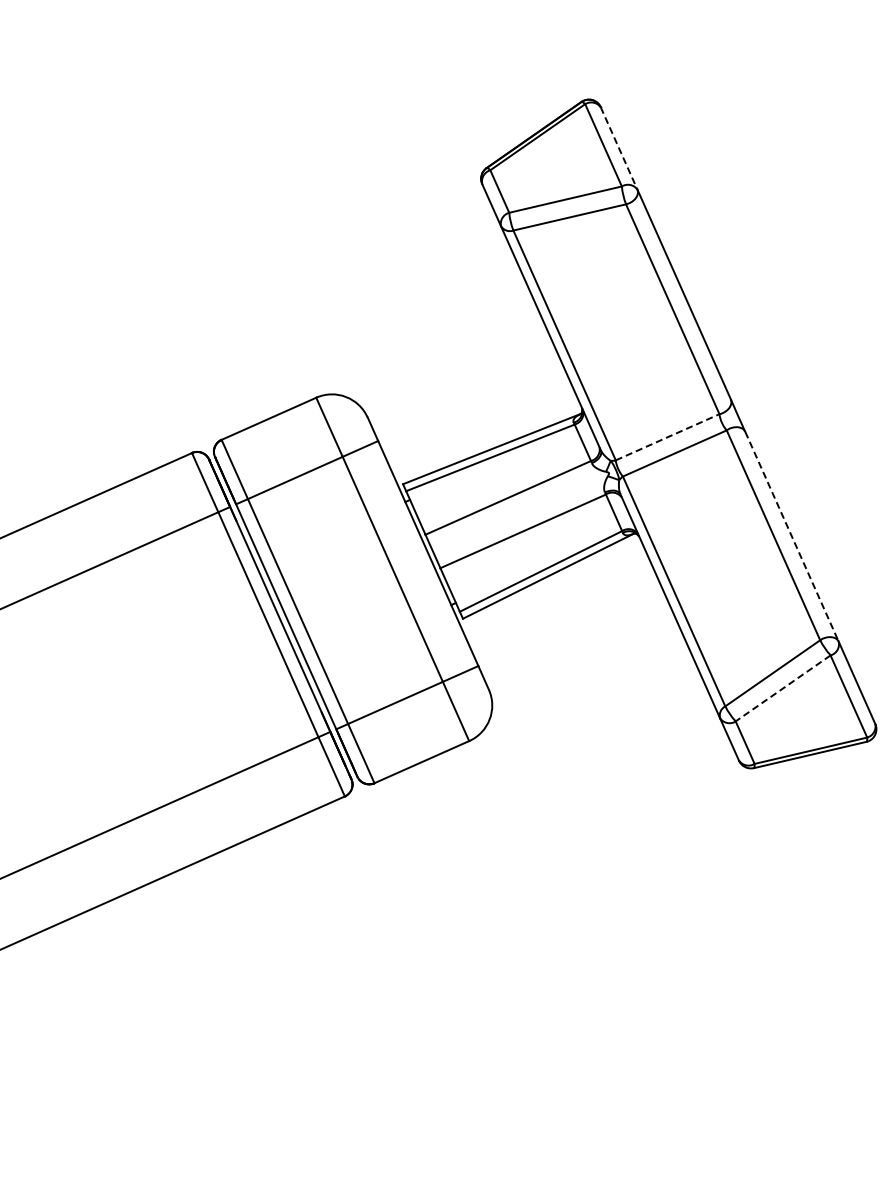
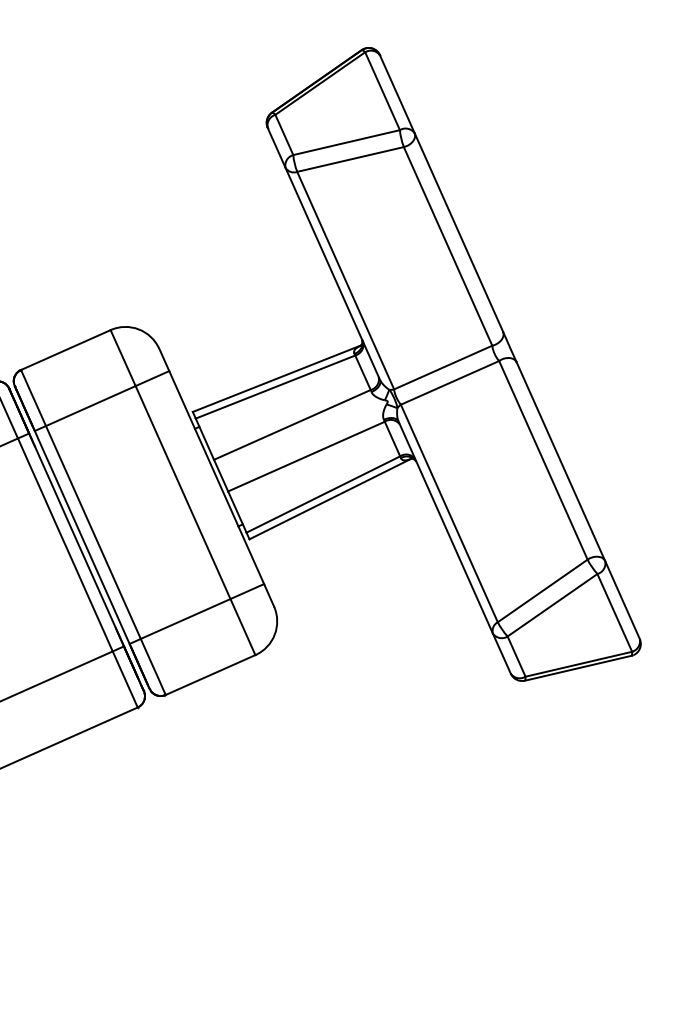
line: (619, 148) -> (397, 94), dashed -> solid
line: (667, 437) -> (443, 367), dashed -> solid
line: (792, 536) -> (561, 461), dashed -> solid
line: (783, 688) -> (552, 605), dashed -> solid

